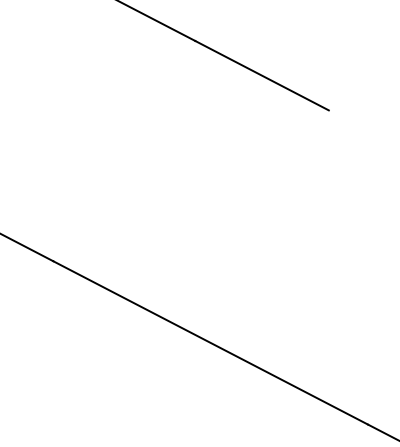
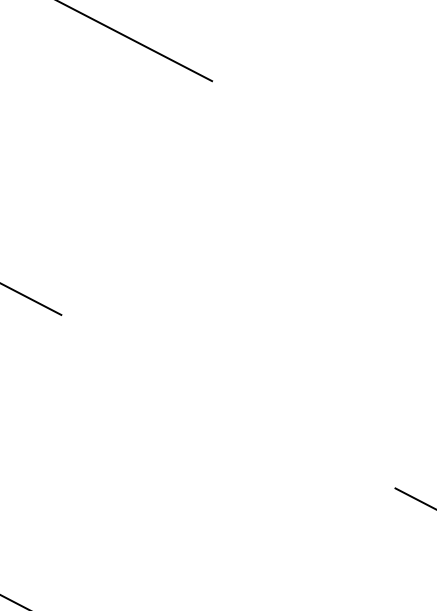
line: (261, 75) -> (282, 117), removed
line: (210, 342) -> (228, 401), removed

